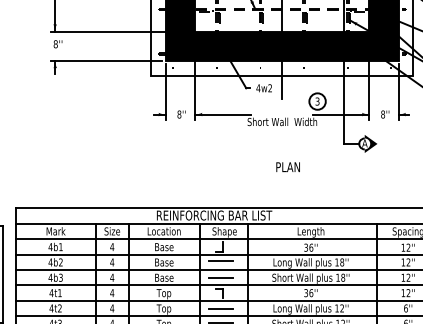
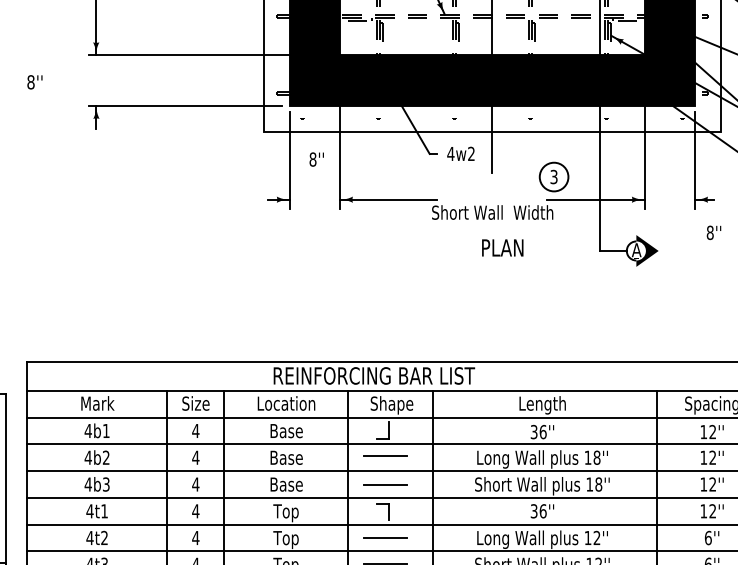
text: (57, 44) -> (33, 82), moved
text: (181, 114) -> (316, 159), moved
text: (385, 114) -> (714, 232), moved
text: (287, 167) -> (501, 248), moved

